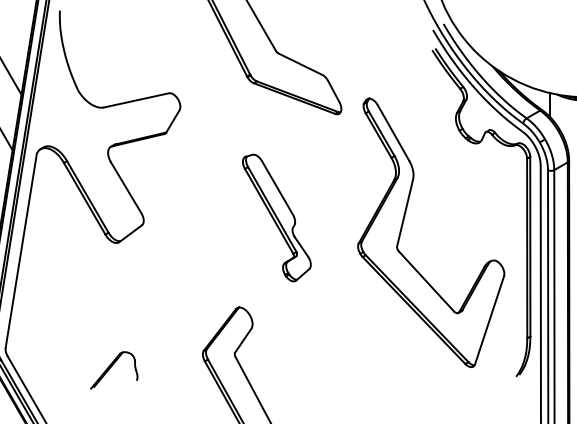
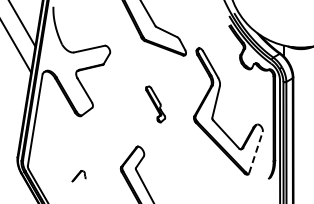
part: (276, 217) -> (155, 104), size x0.6
line: (488, 319) -> (255, 152), solid -> dashed
part: (113, 368) -> (78, 175), size x0.6

